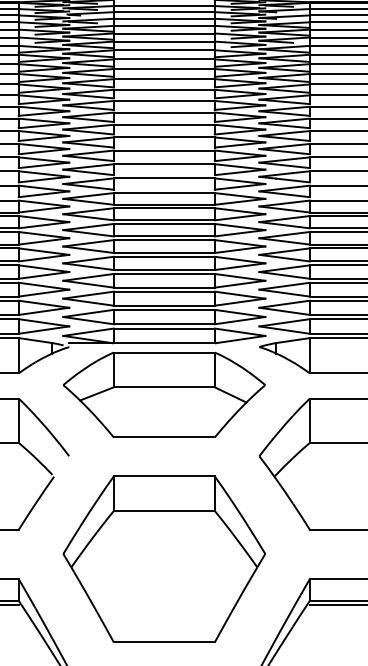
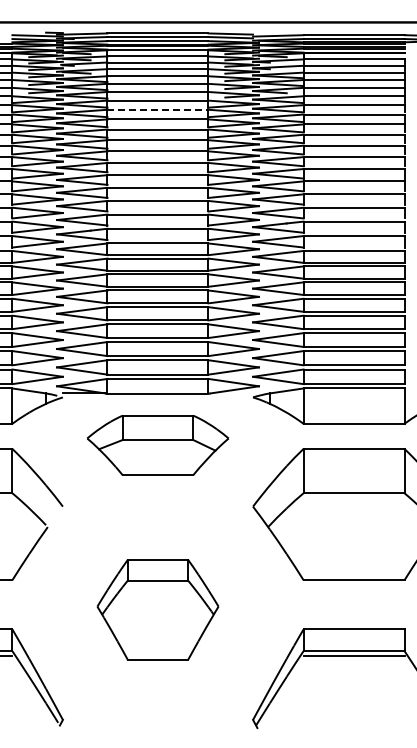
line: (164, 59) -> (158, 109), solid -> dashed
part: (163, 395) -> (157, 445), size x0.7
part: (163, 559) -> (157, 609), size x0.6

